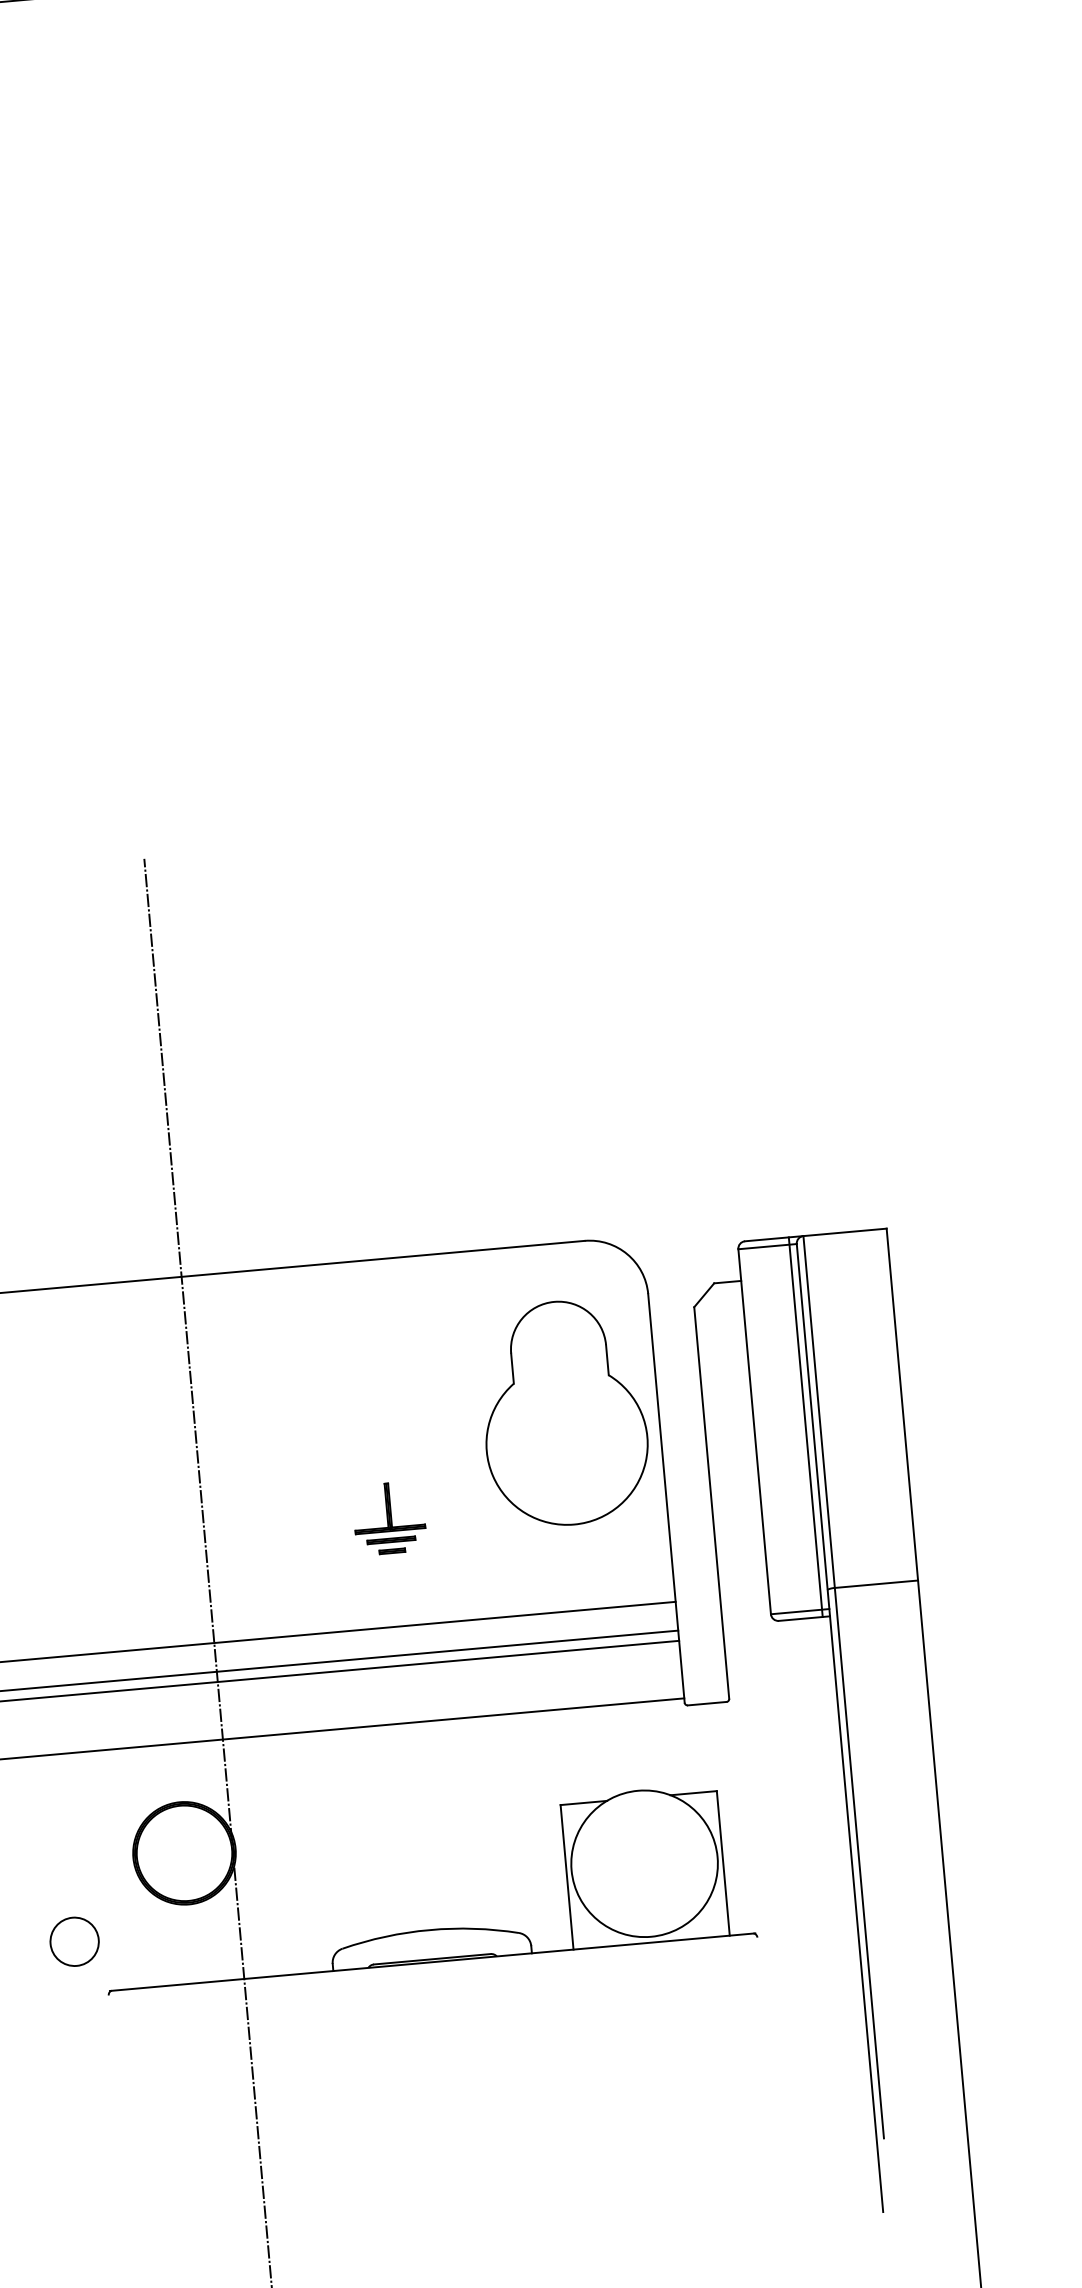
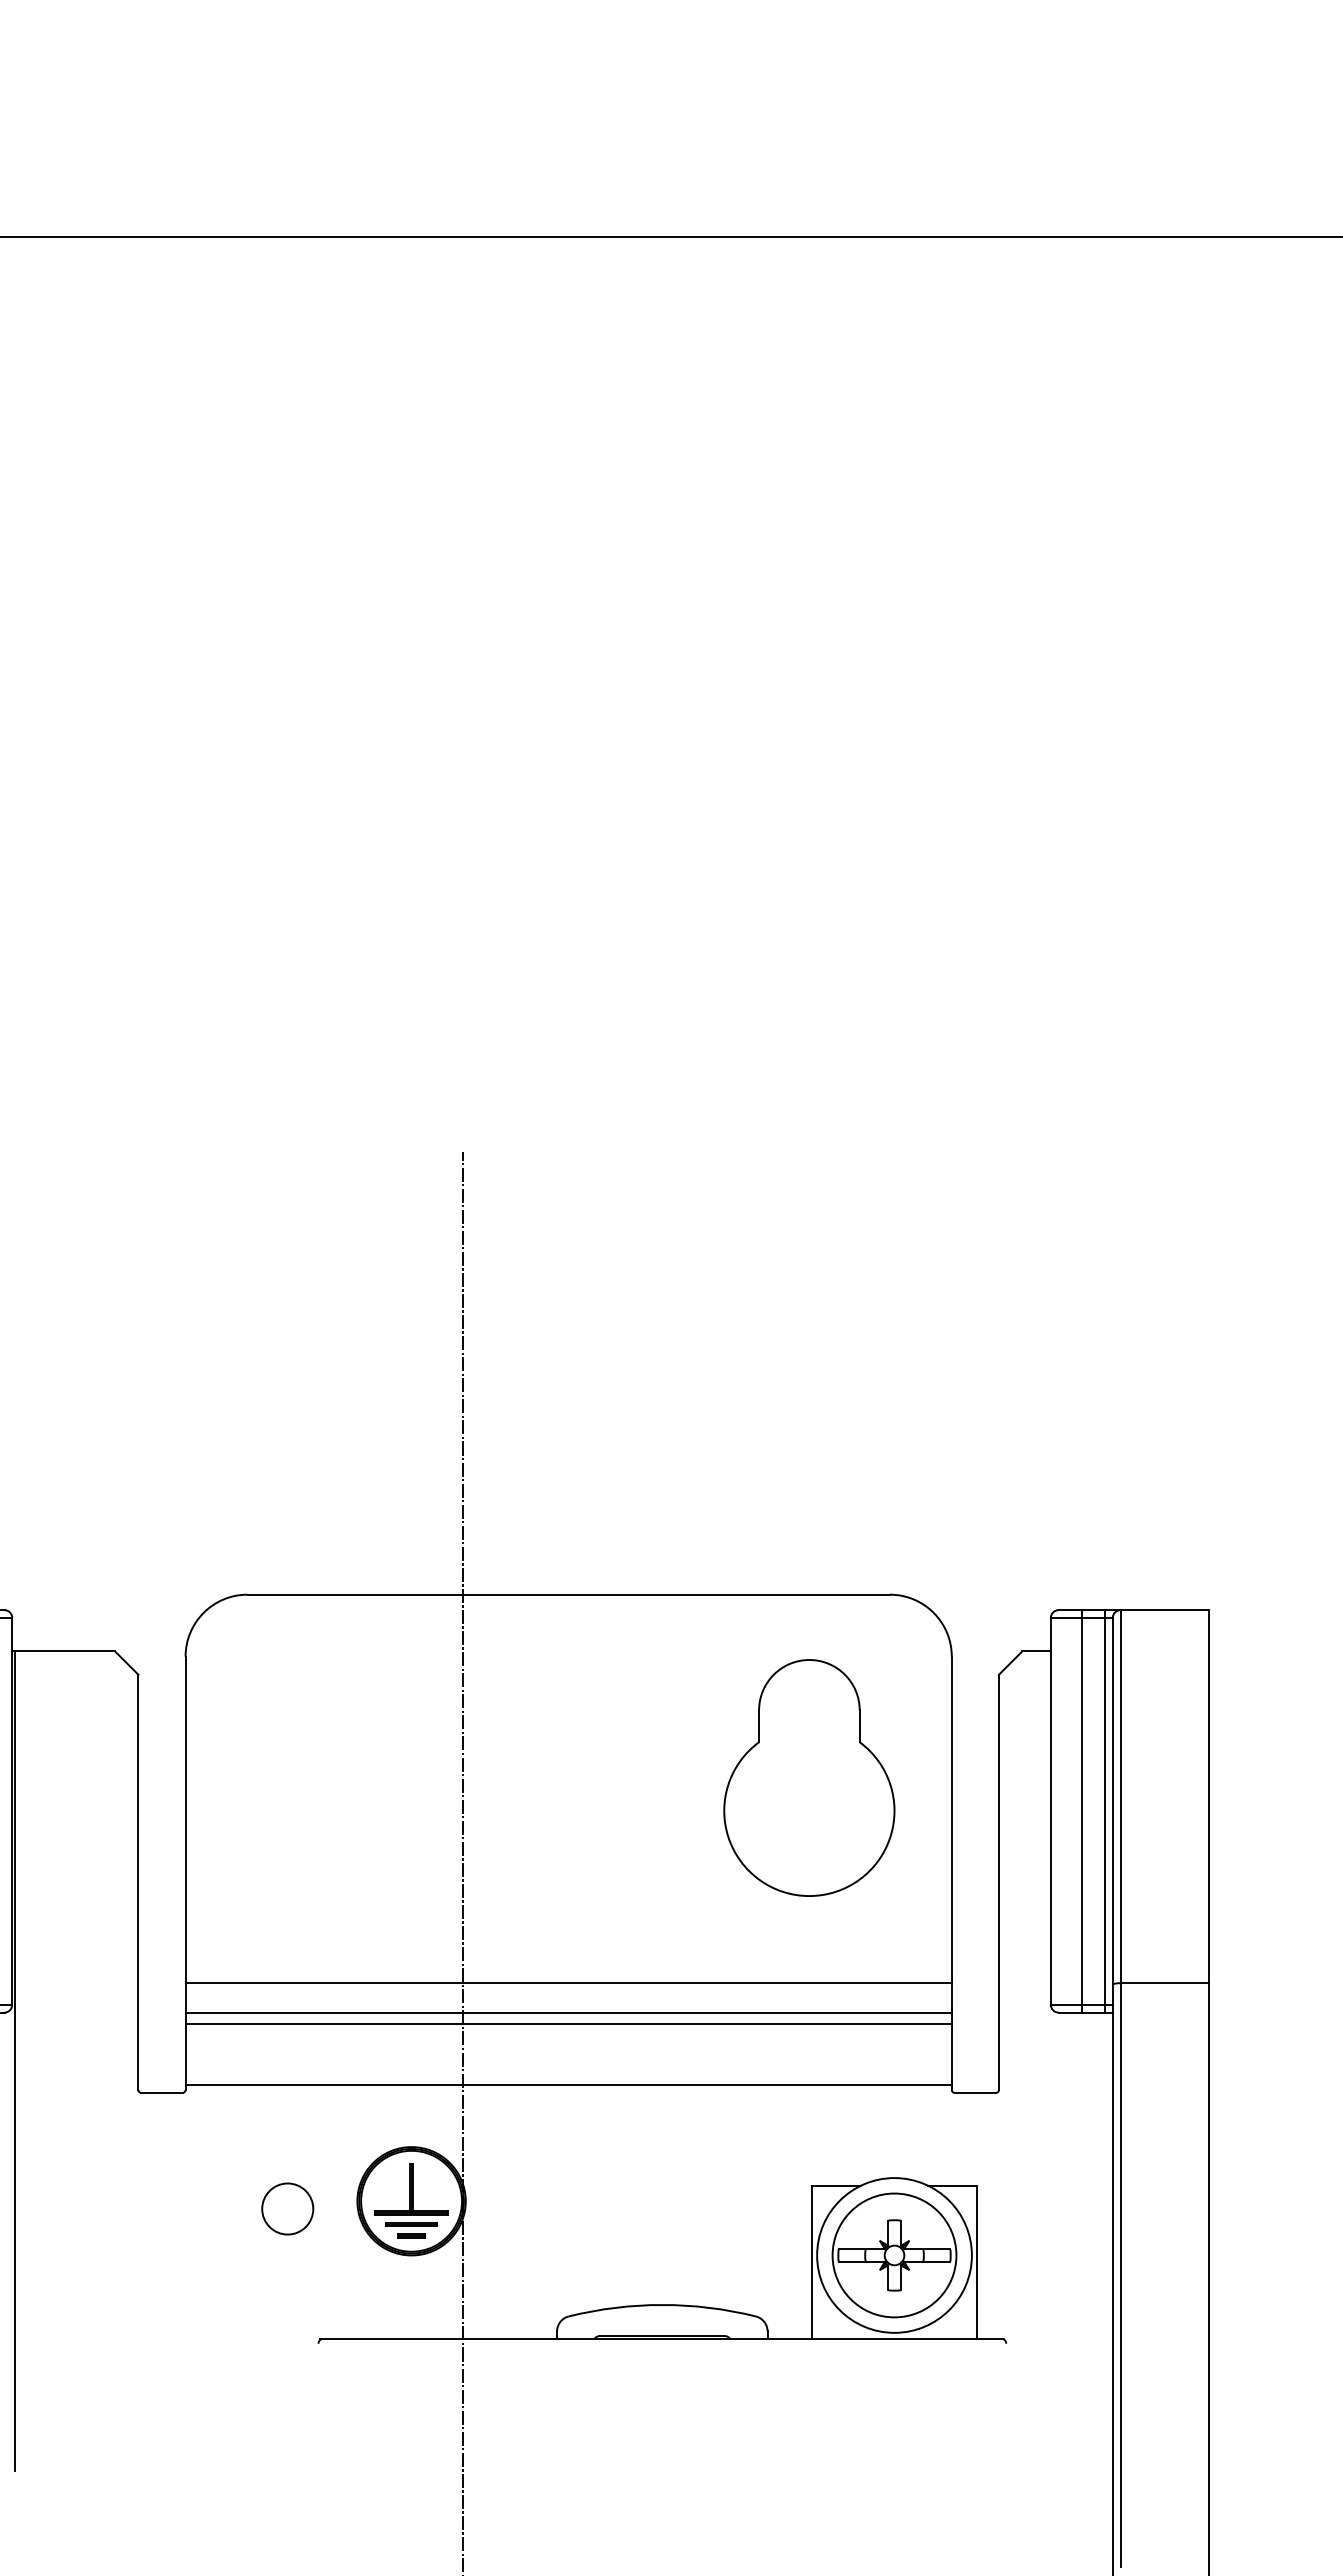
part: (564, 1412) -> (809, 1777), moved
line: (783, 1429) -> (1081, 1811), added
part: (389, 1517) -> (411, 2200), moved
part: (644, 1863) -> (894, 2255), added
circle: (74, 1941) -> (287, 2208), moved

